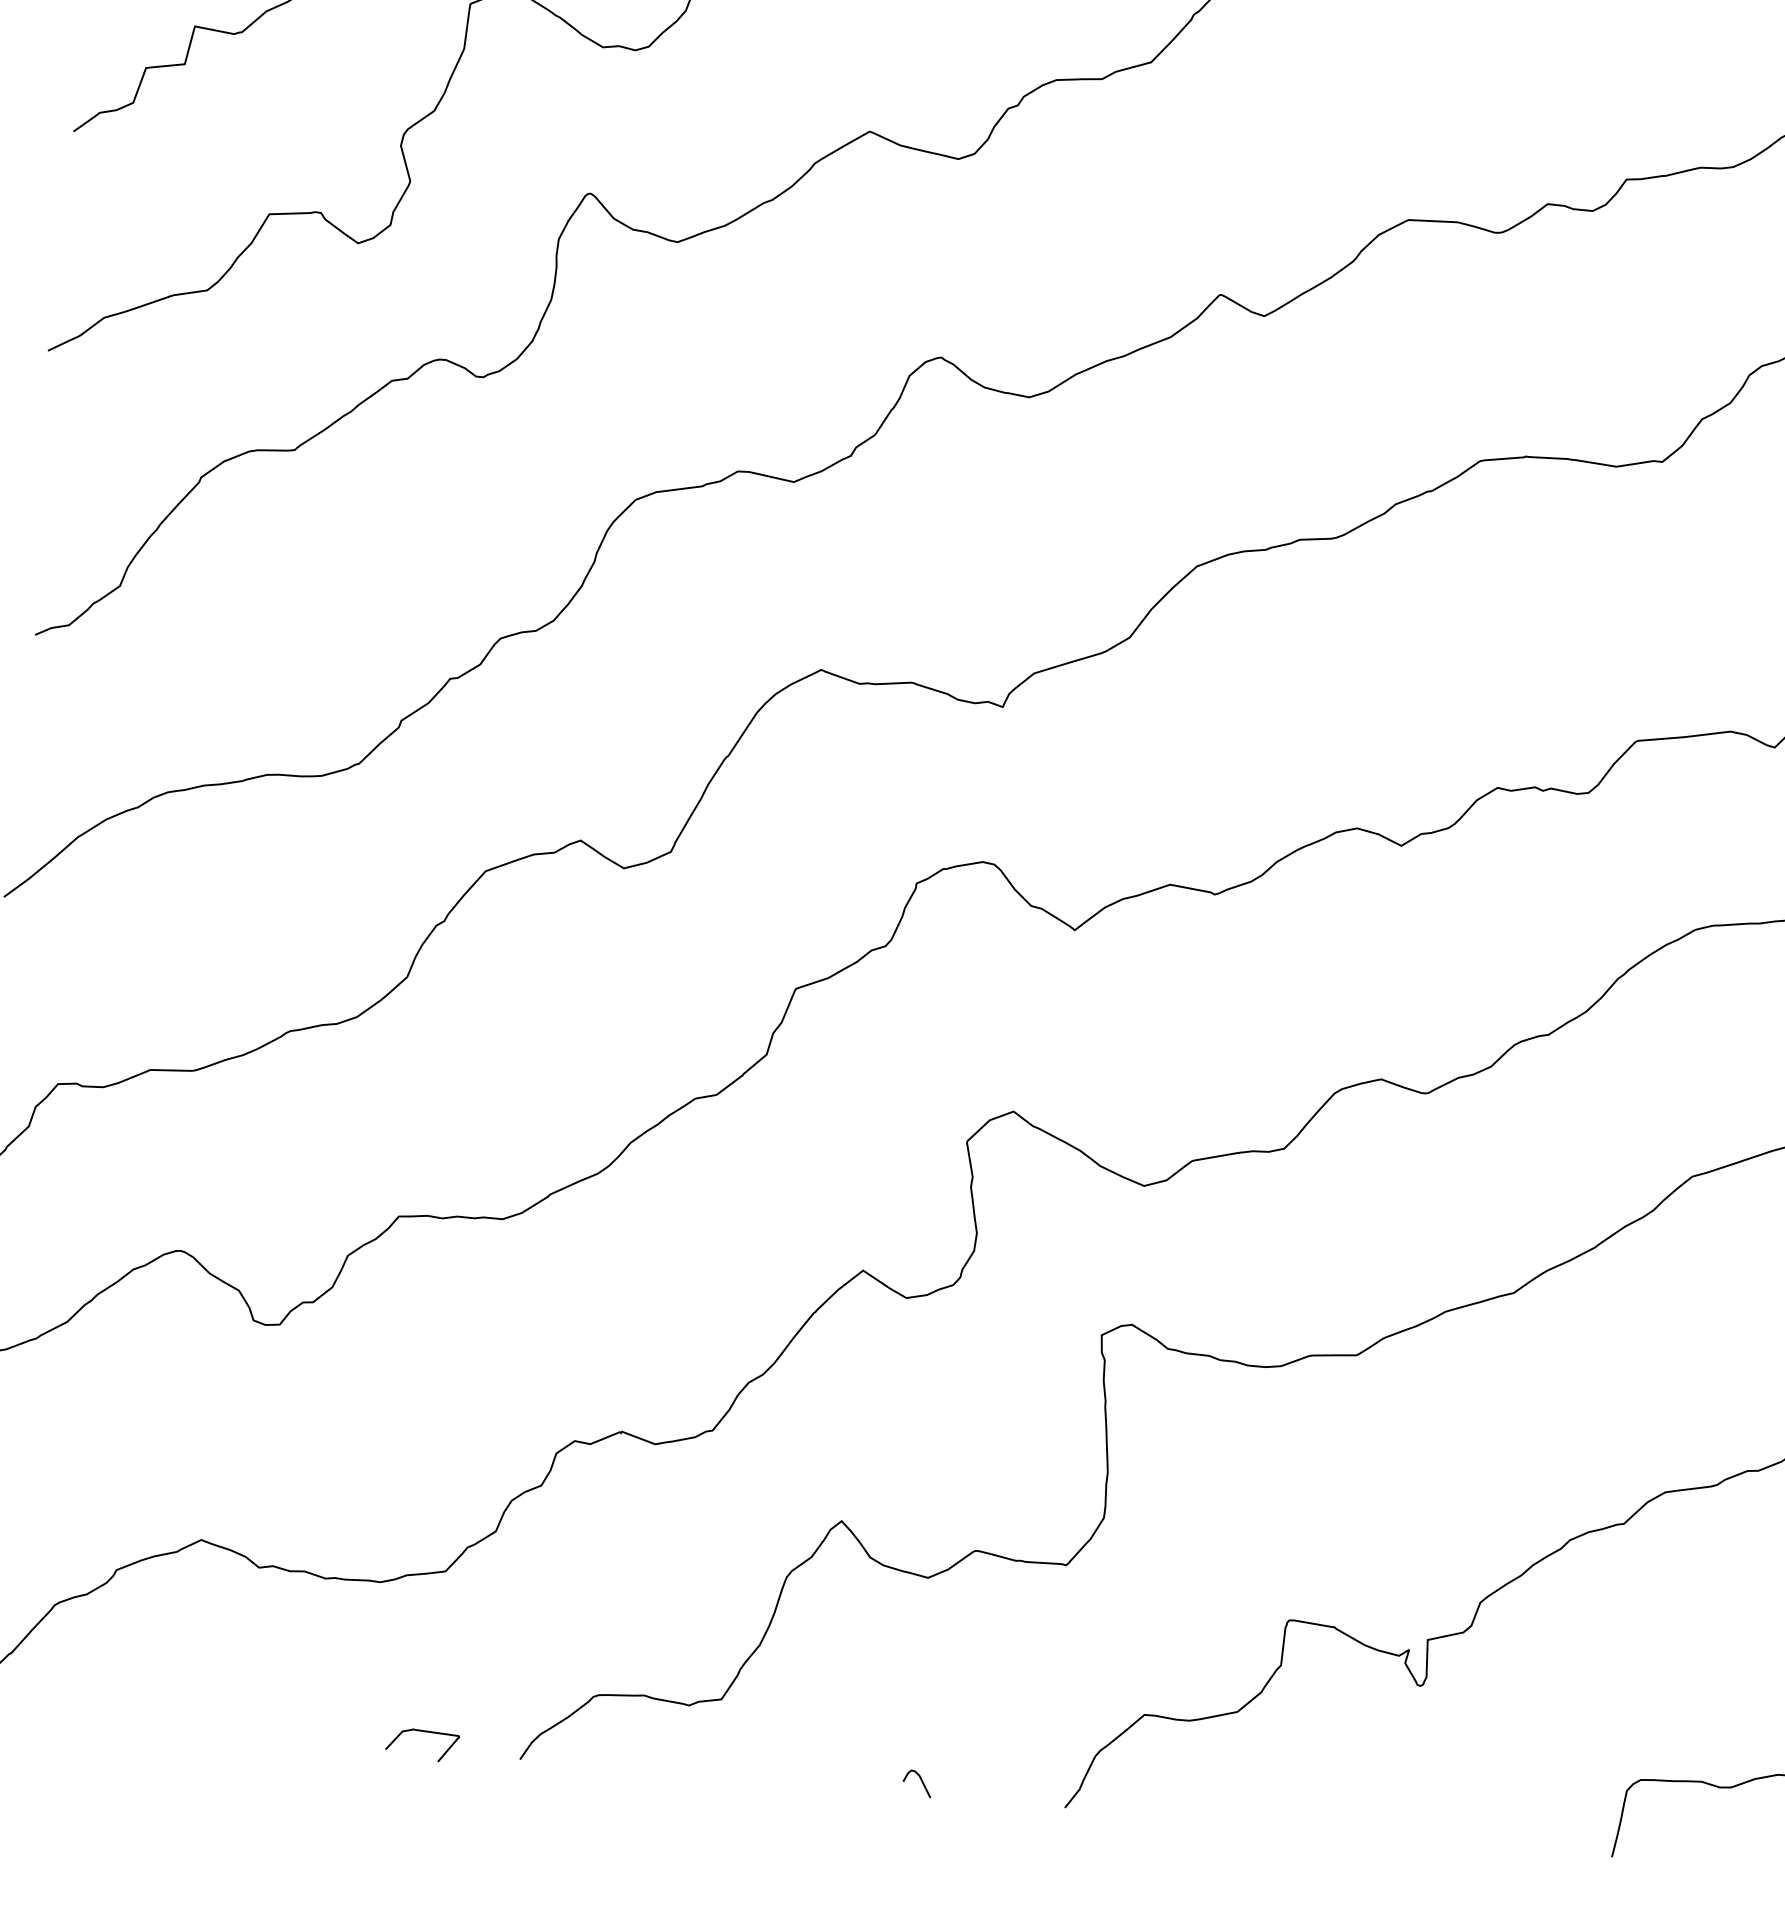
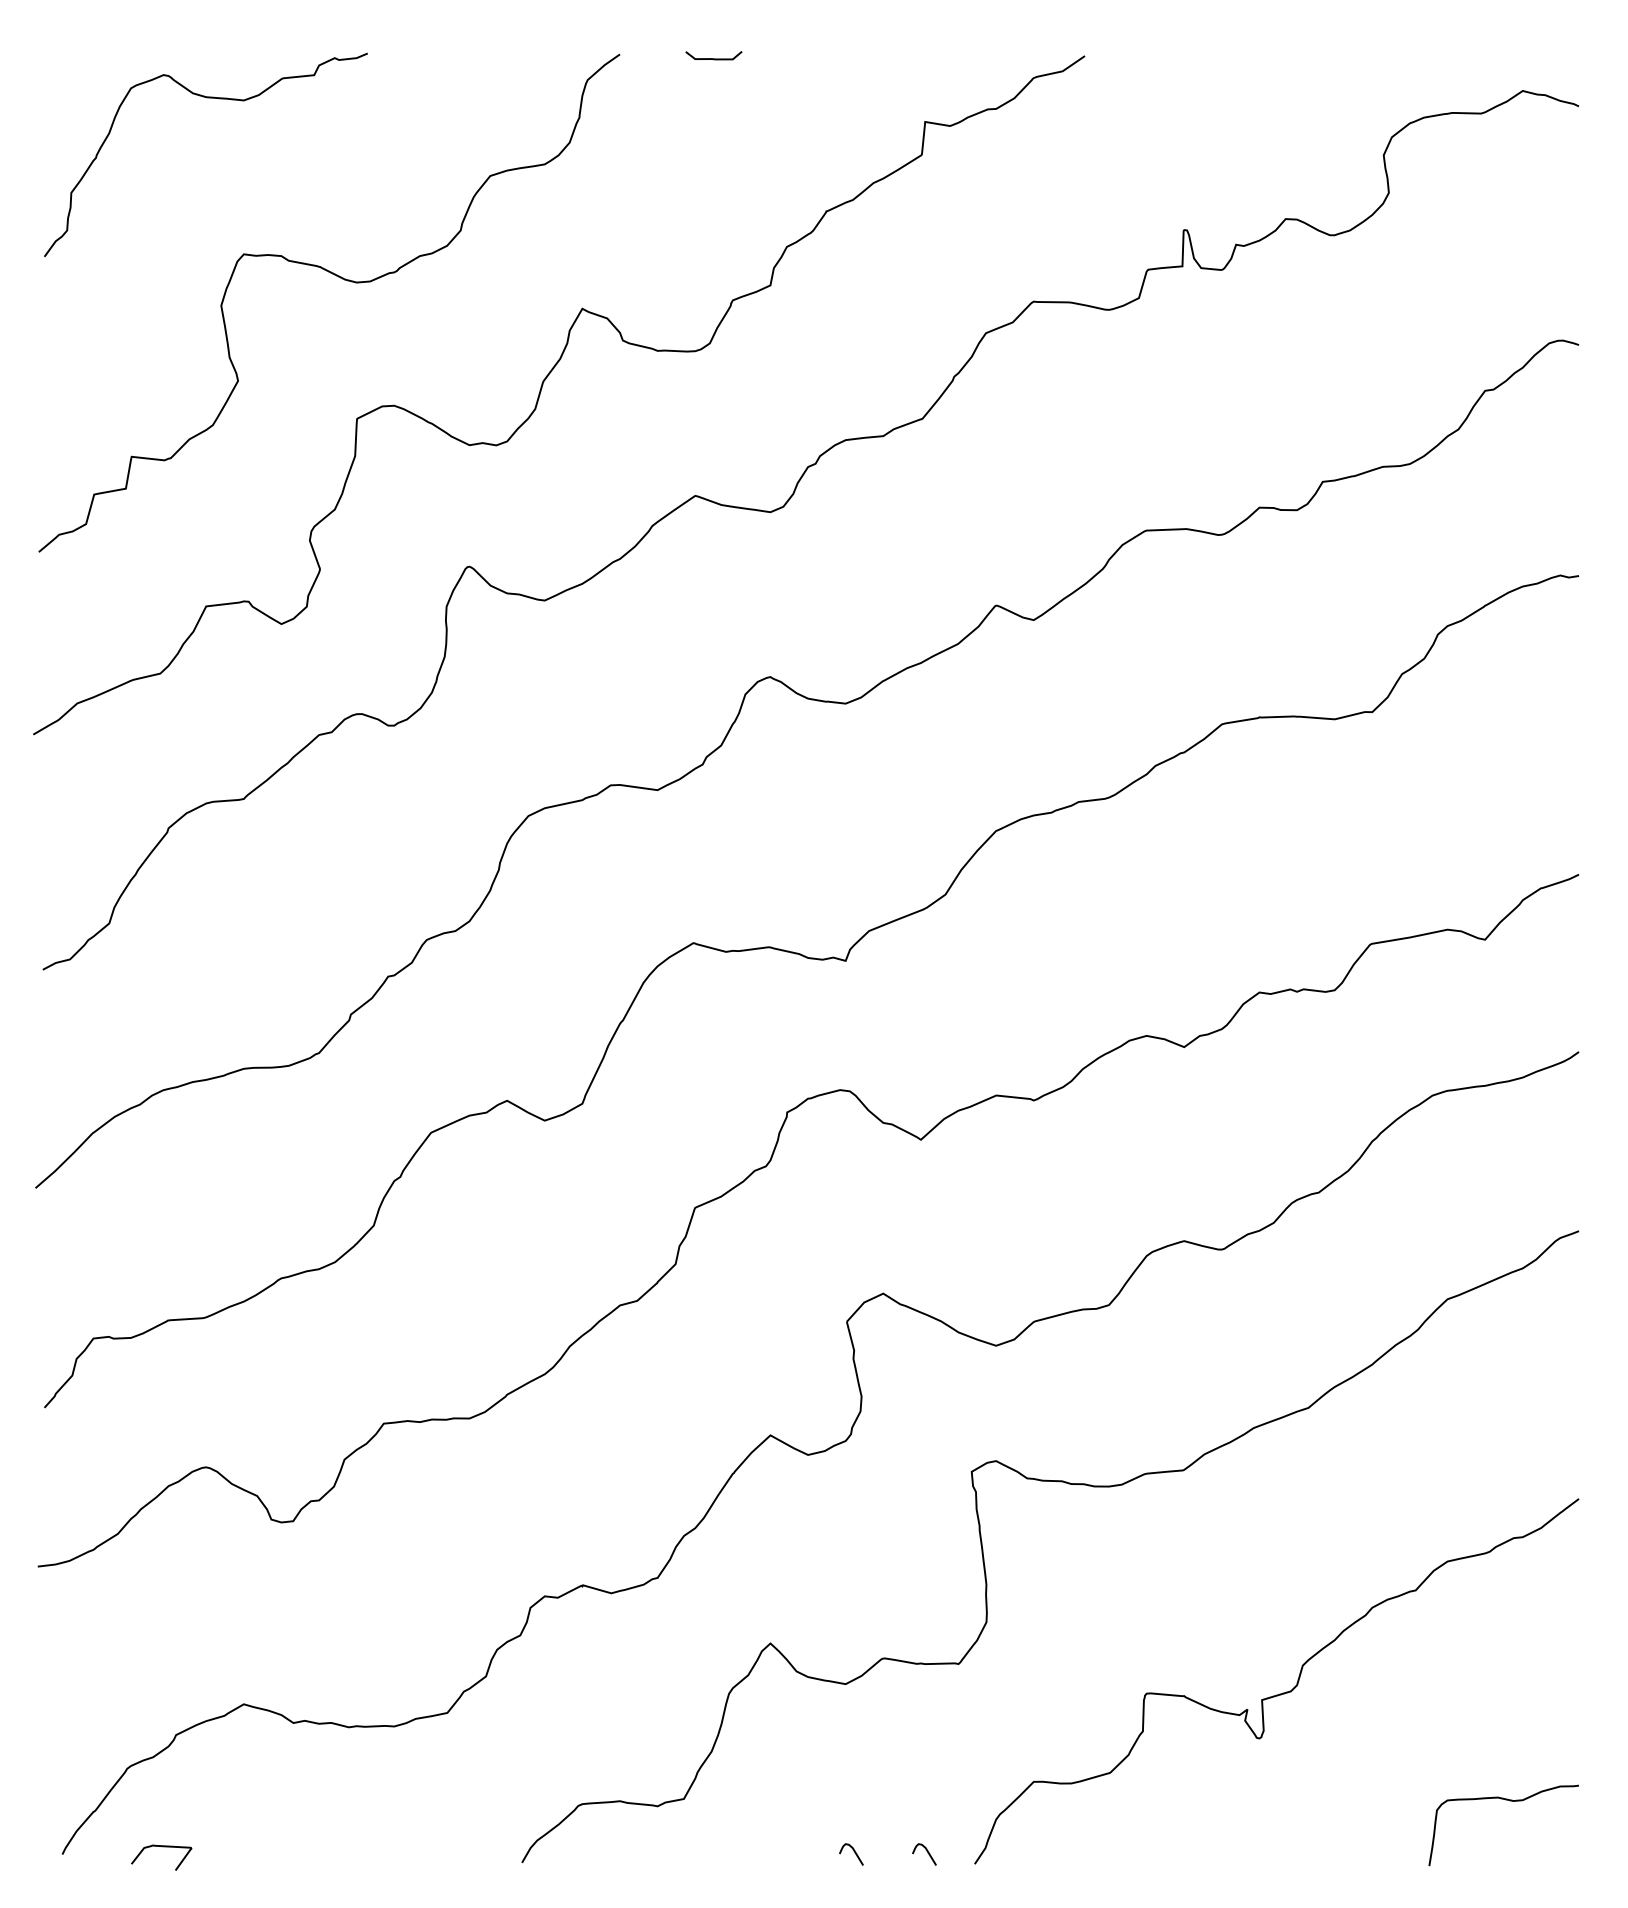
curve: (424, 1732) -> (162, 1847), moved
curve: (1009, 1790) -> (927, 1853), added

